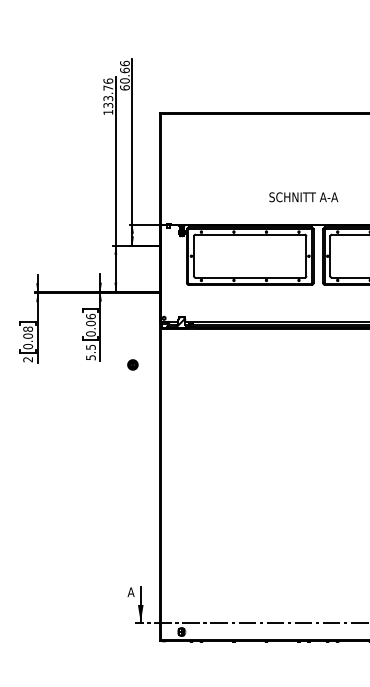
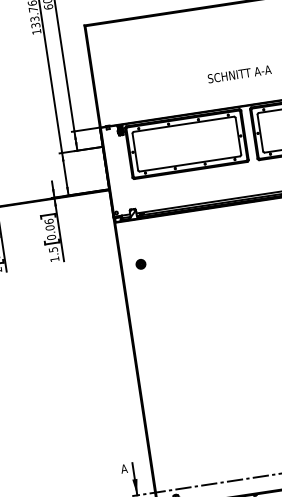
text: (303, 197) -> (239, 74), moved
text: (90, 357) -> (54, 259), 5.5 -> 1.5
part: (132, 364) -> (140, 263), moved

